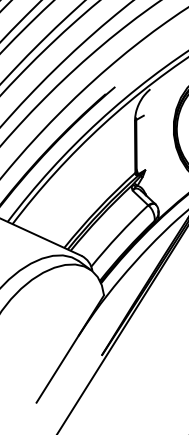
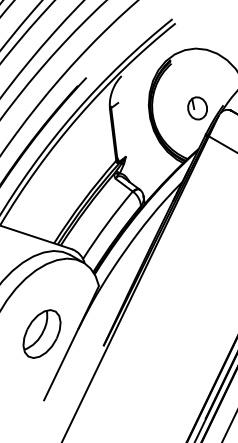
part: (41, 336) -> (41, 333), added

